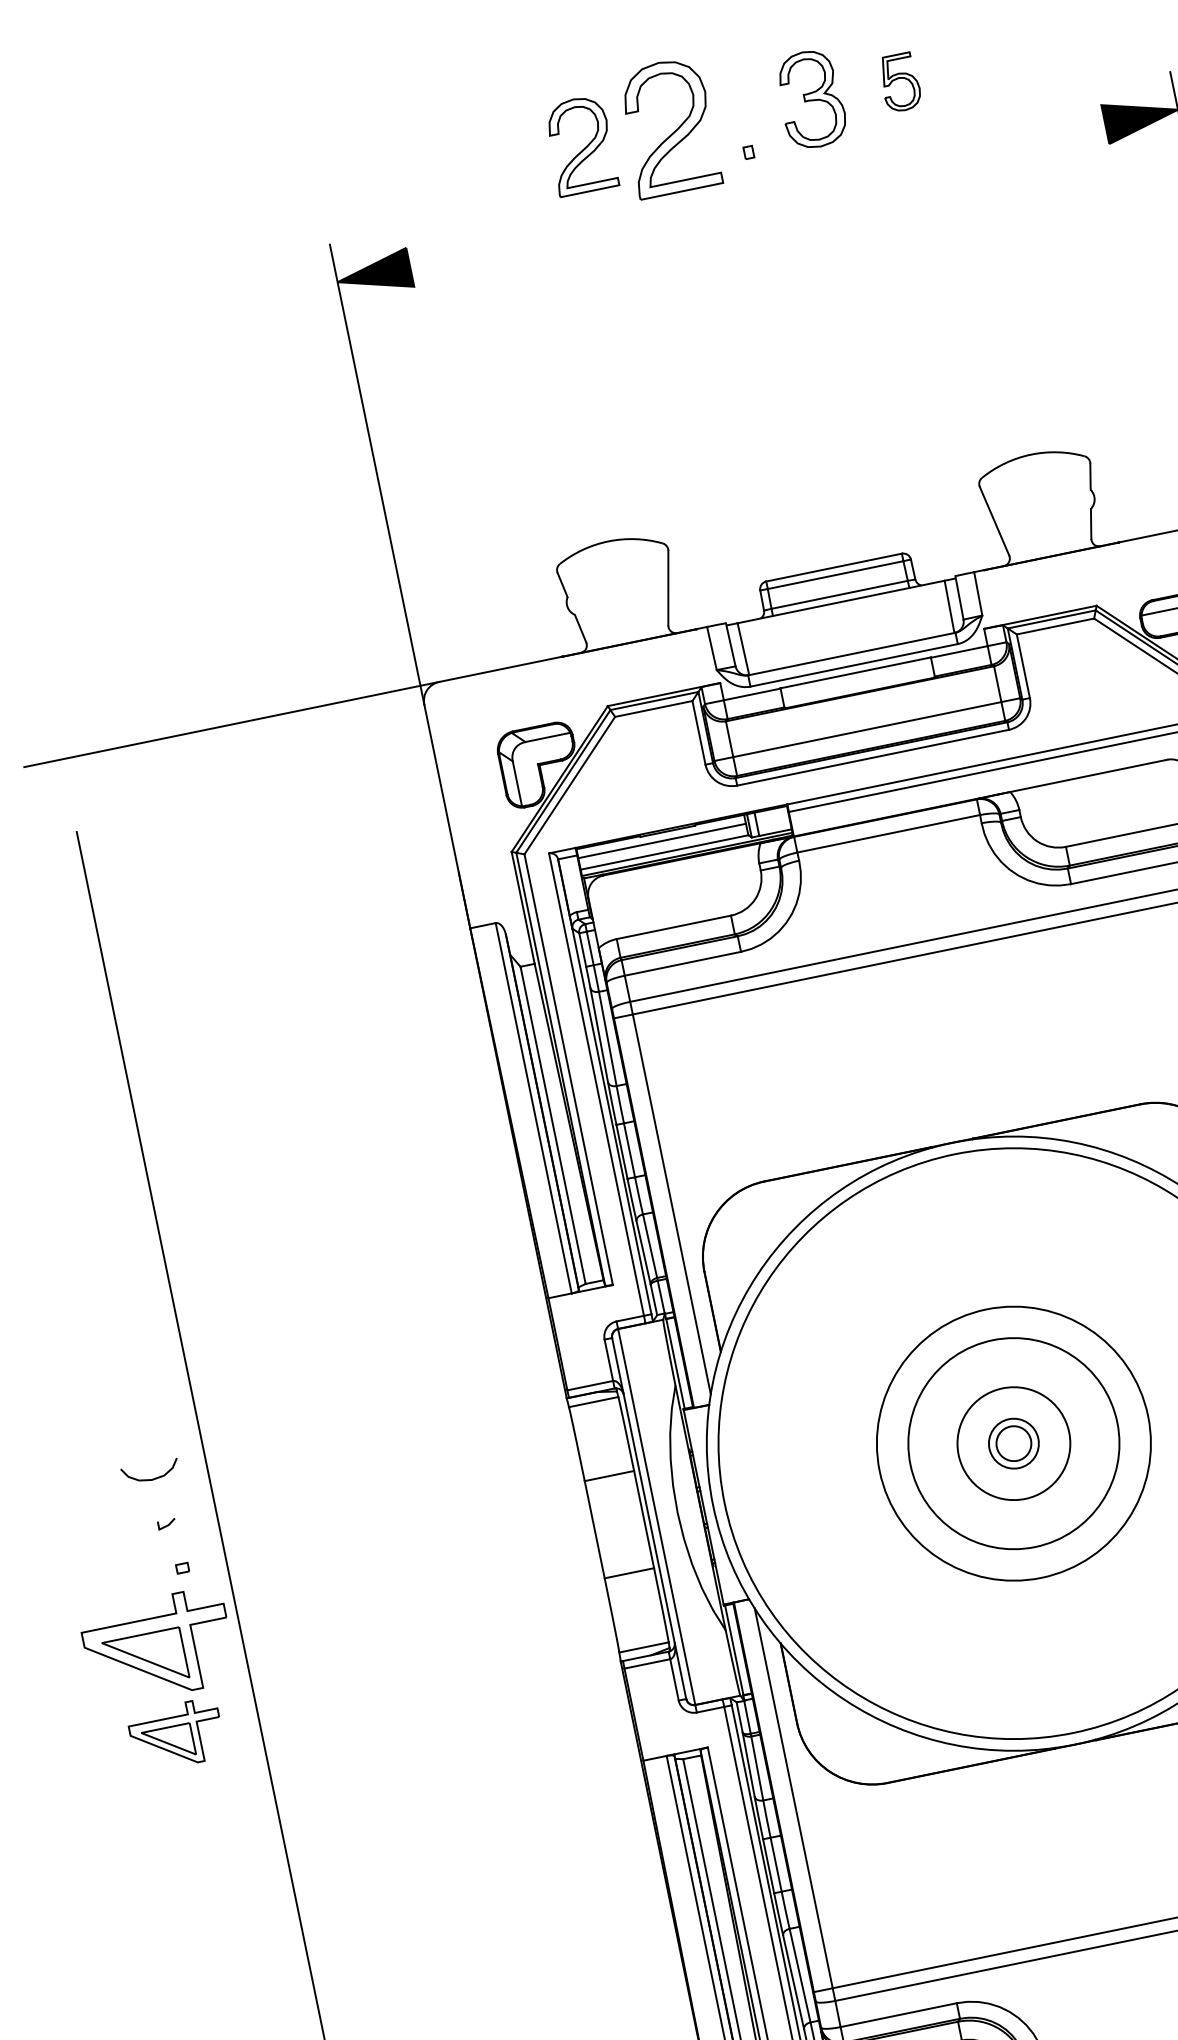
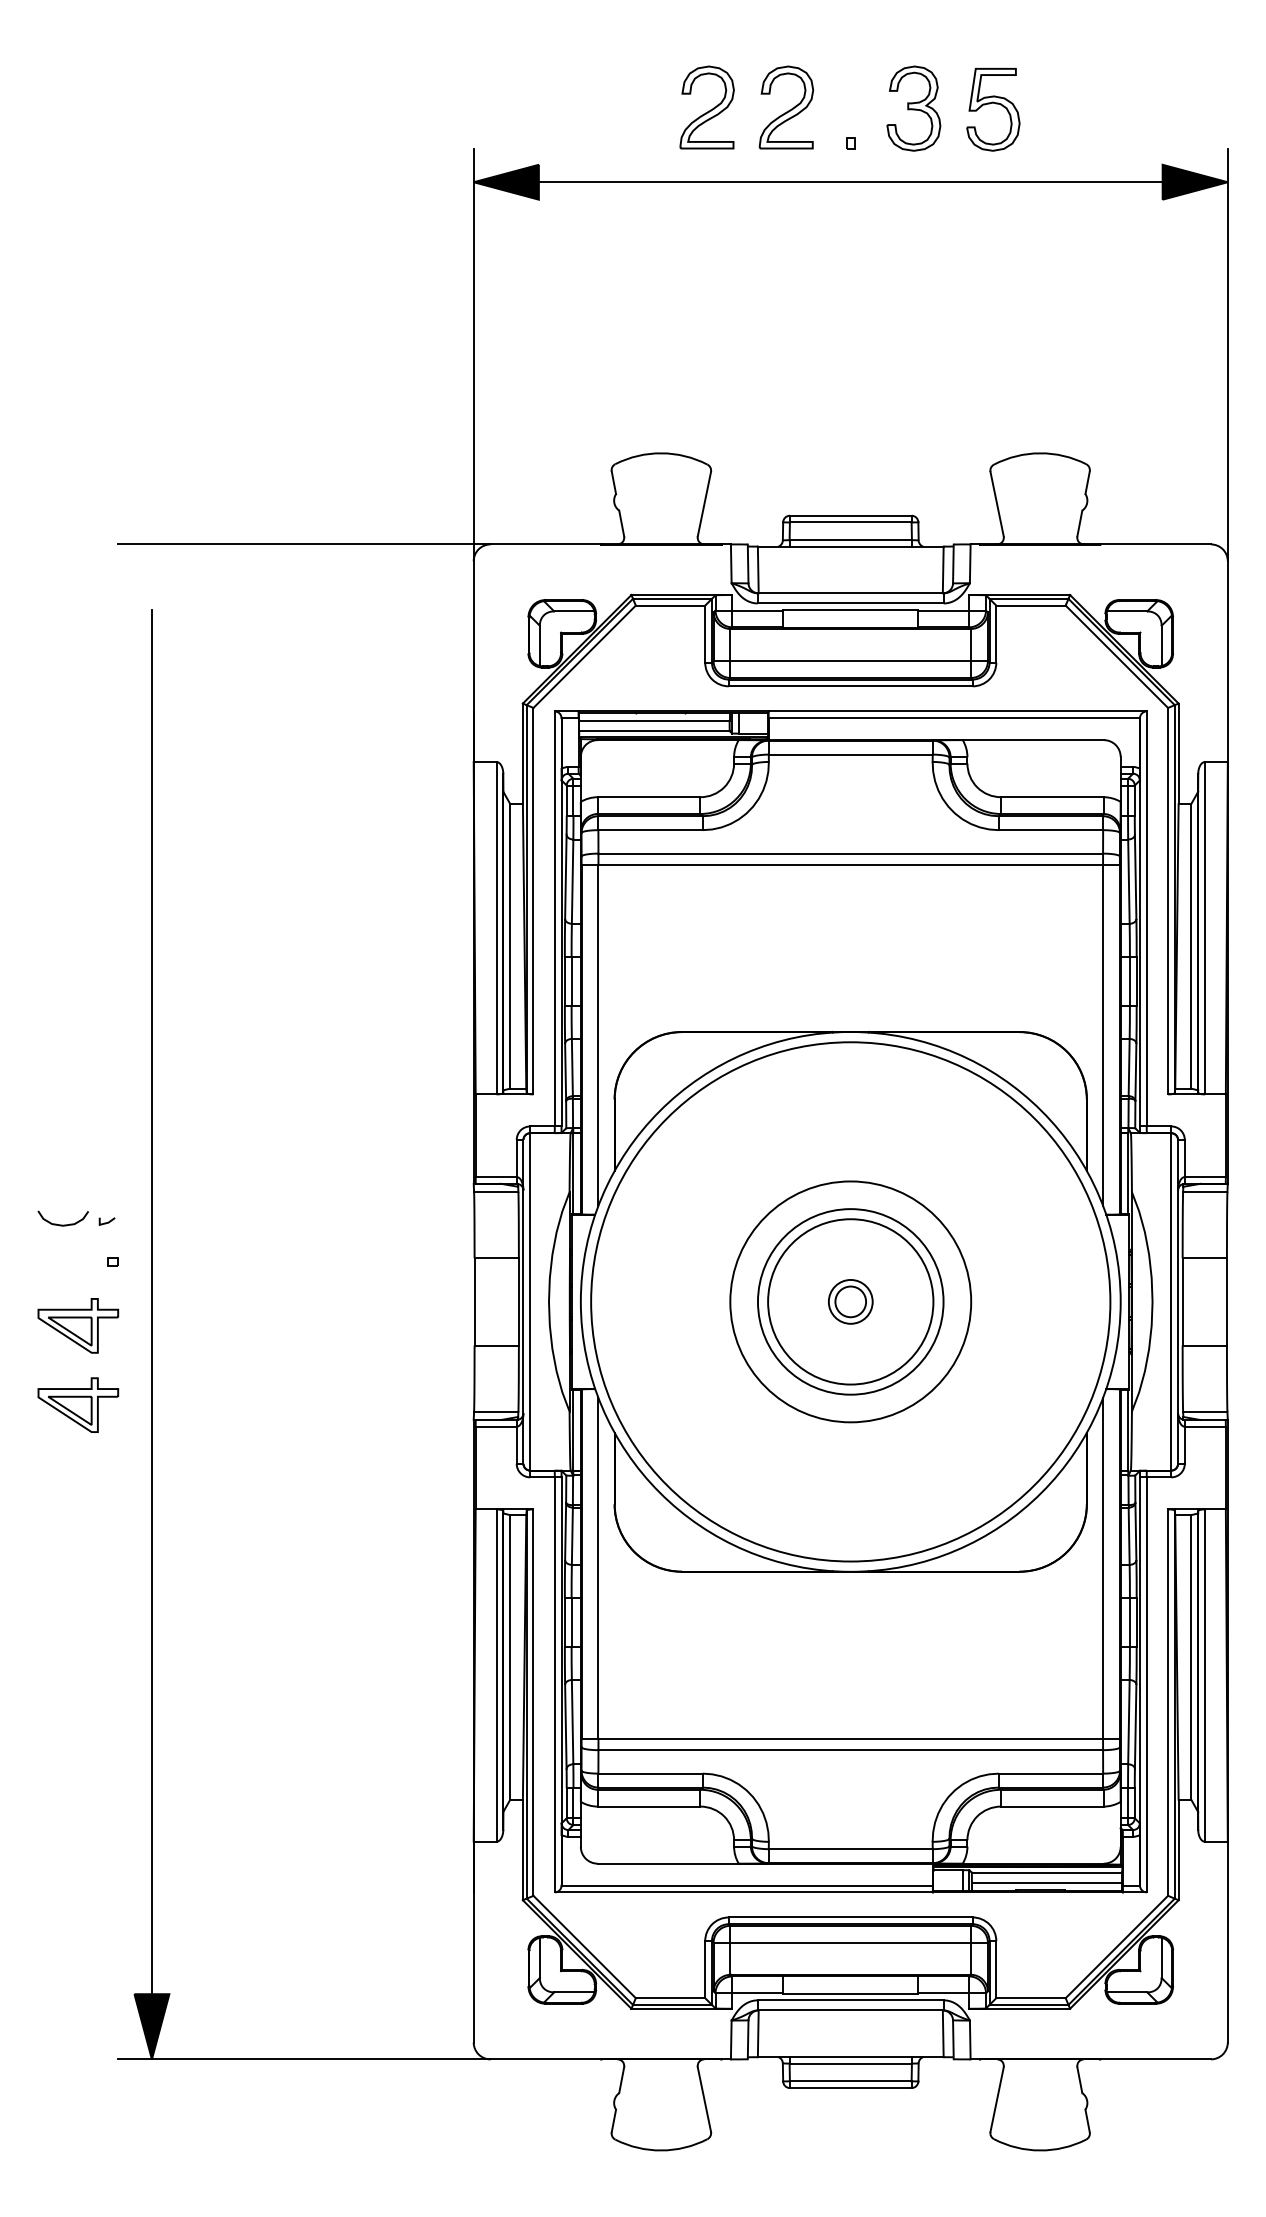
part: (900, 82) -> (993, 109), size x1.67
part: (669, 127) -> (786, 107), size x0.71
line: (757, 196) -> (850, 182), added
circle: (1013, 1443) -> (850, 1301), size x1.67
curve: (150, 1478) -> (62, 1224), moved
part: (158, 1646) -> (78, 1325), size x0.62

